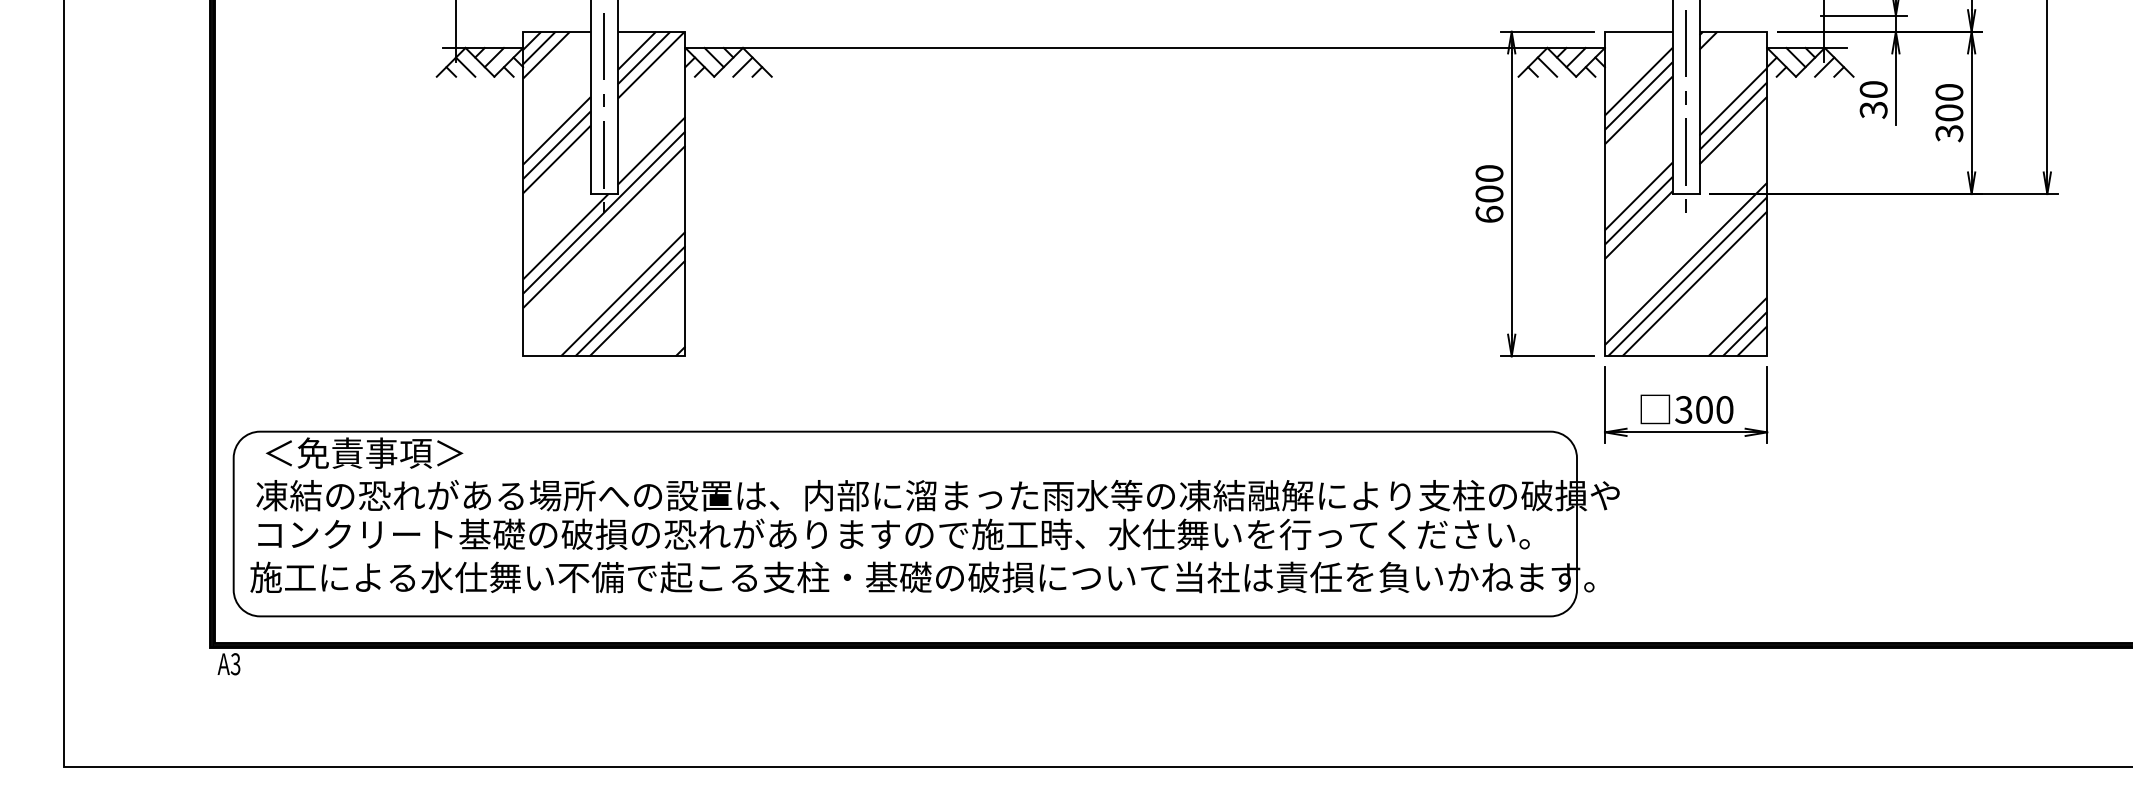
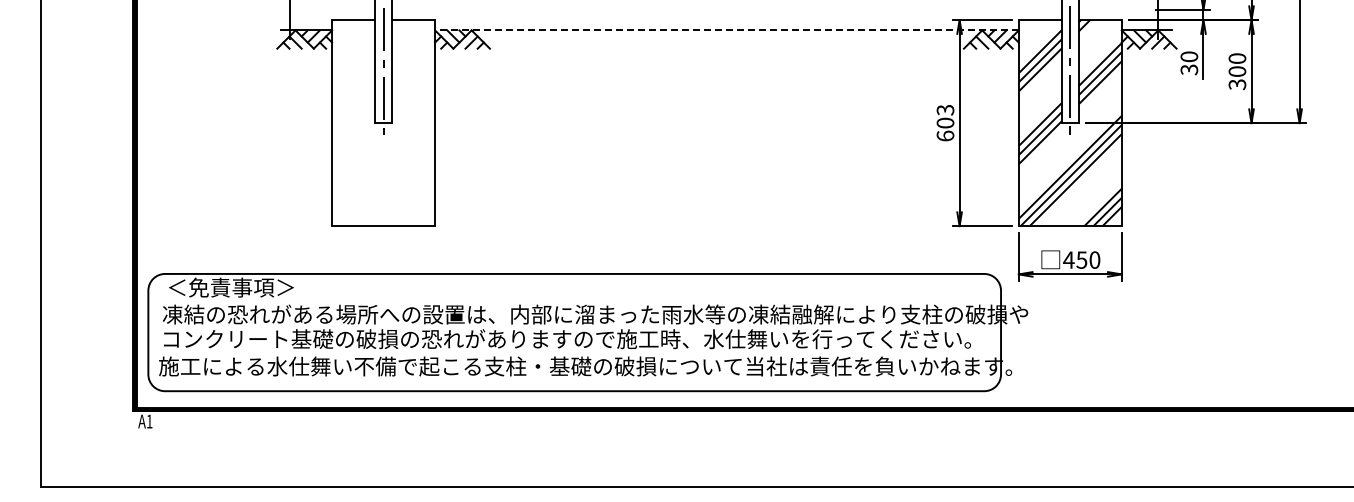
line: (1144, 48) -> (726, 30), solid -> dashed
text: (1489, 172) -> (945, 109), 600 -> 603
hatch: (604, 194) -> (383, 123), removed
text: (1694, 408) -> (1075, 259), 300 -> 450
text: (235, 664) -> (149, 421), A3 -> A1

